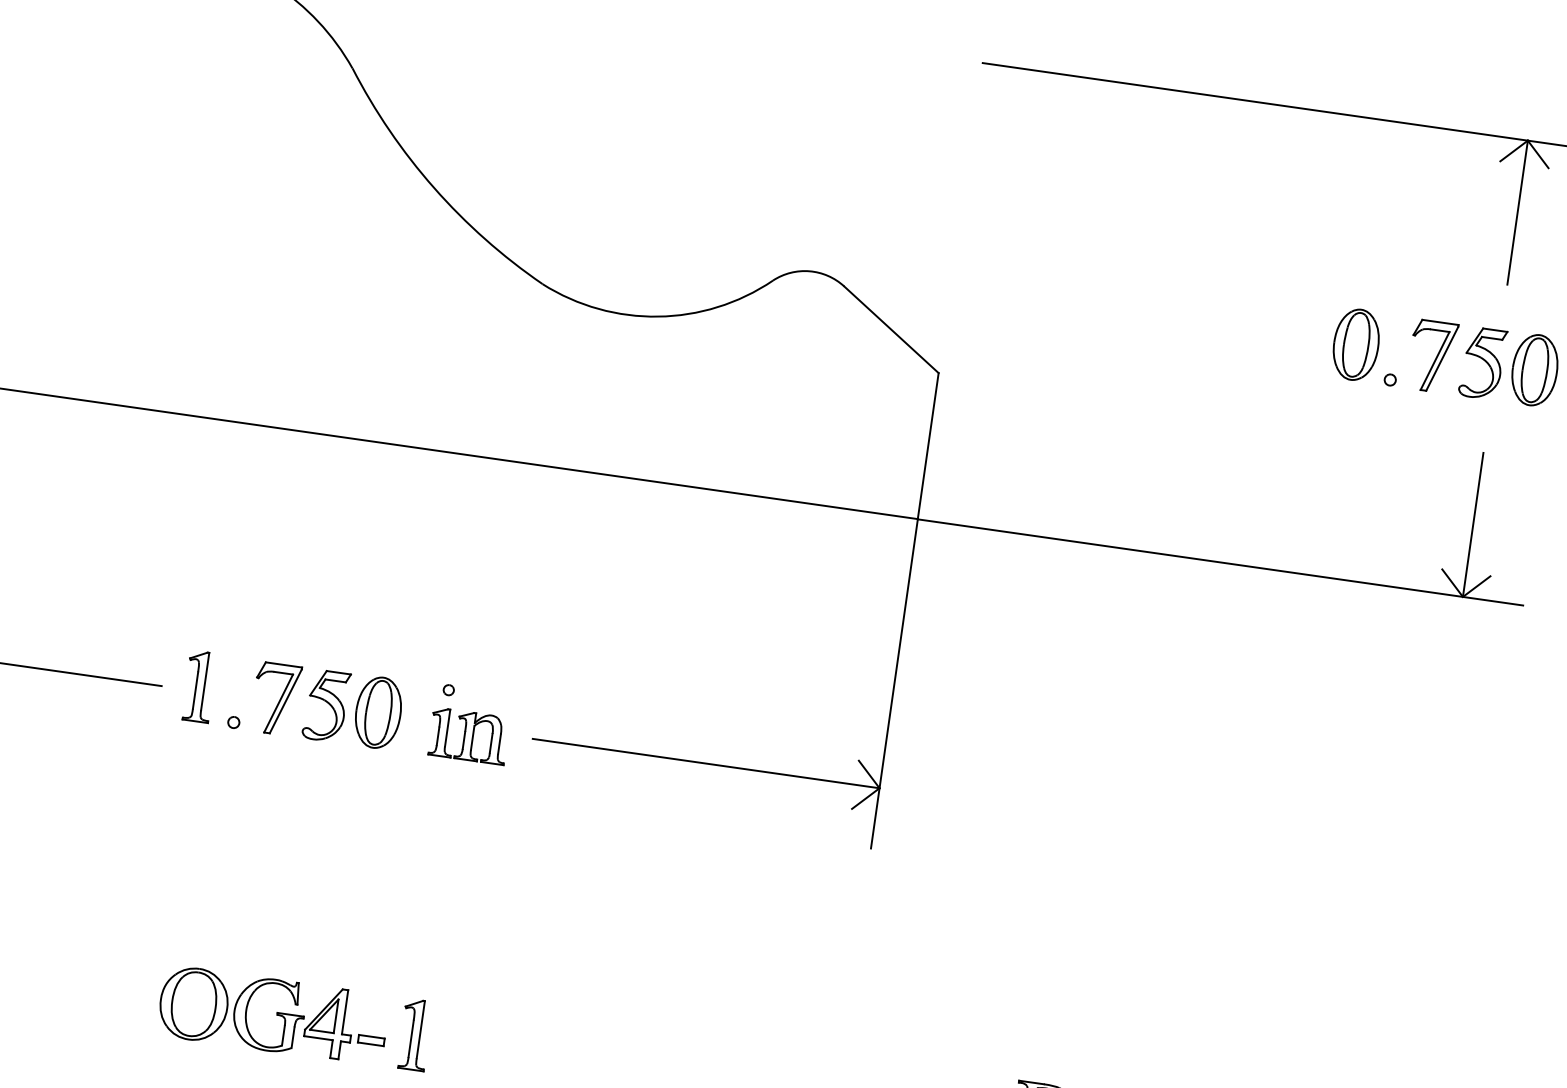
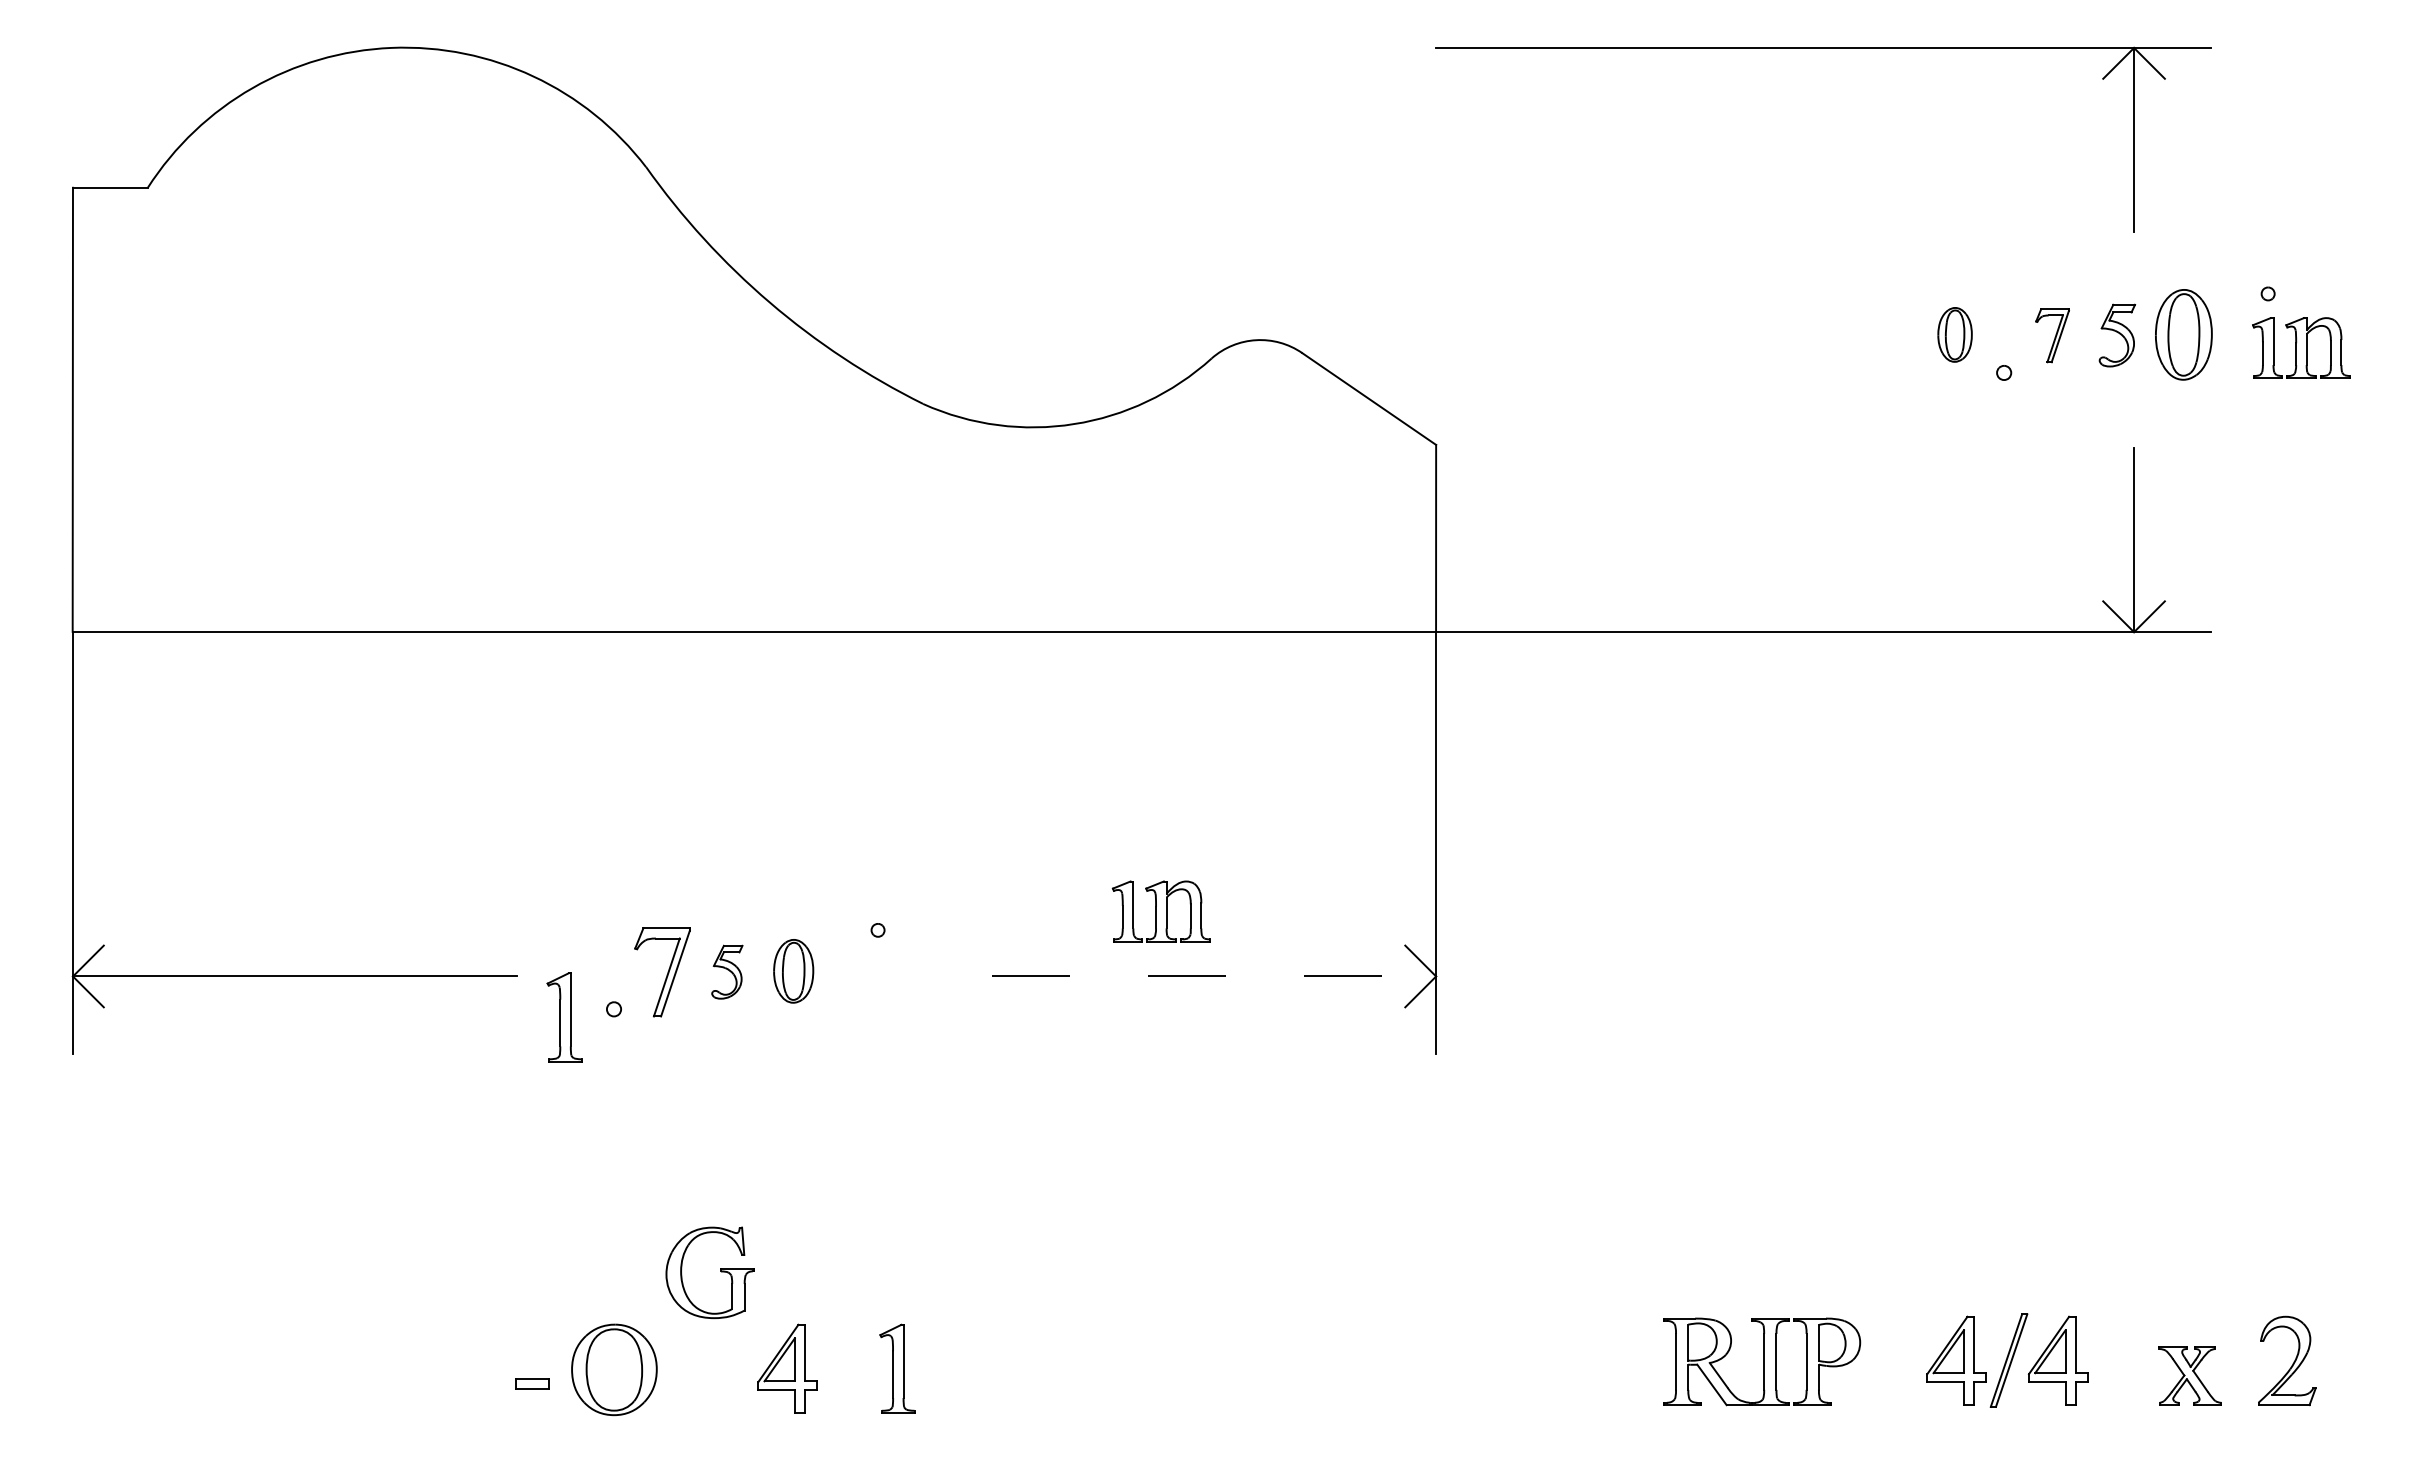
part: (1355, 344) -> (1954, 334), size x0.6
part: (1432, 356) -> (2052, 335), size x0.6
part: (1482, 363) -> (2117, 335), size x0.7
part: (199, 686) -> (564, 1017), moved
part: (326, 706) -> (727, 972), size x0.6
part: (378, 712) -> (793, 971), size x0.7
part: (468, 736) -> (1160, 911), moved
line: (706, 763) -> (1214, 976), solid -> dashed
part: (277, 1014) -> (720, 1271), moved
part: (371, 1040) -> (532, 1383), moved

